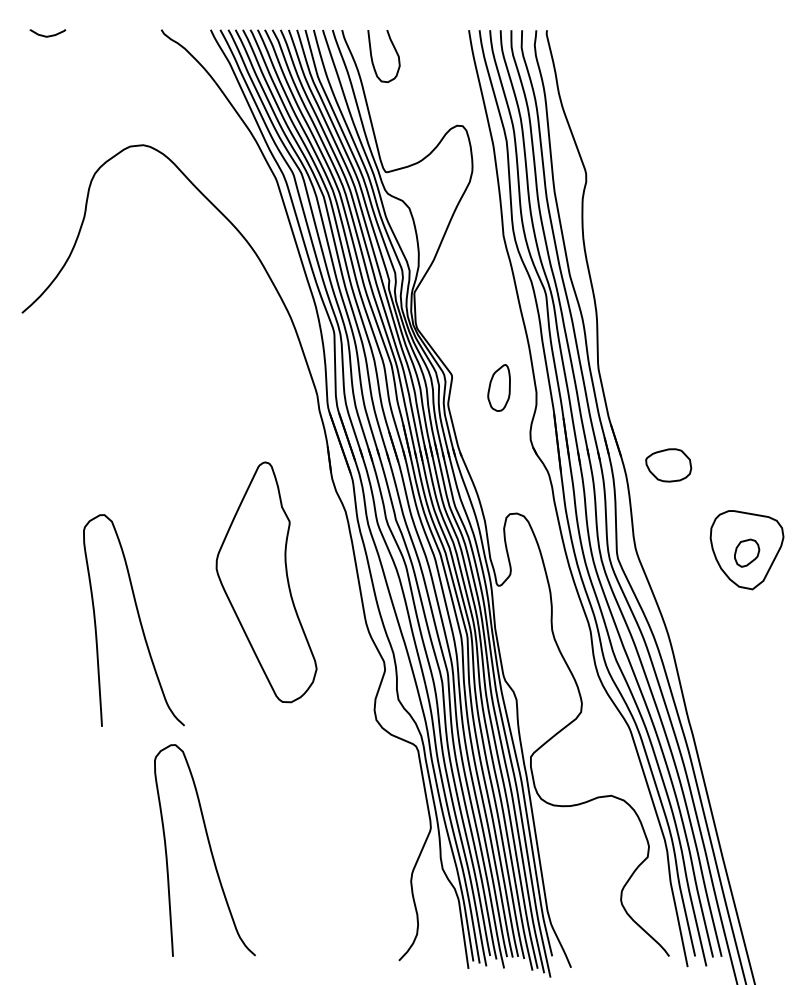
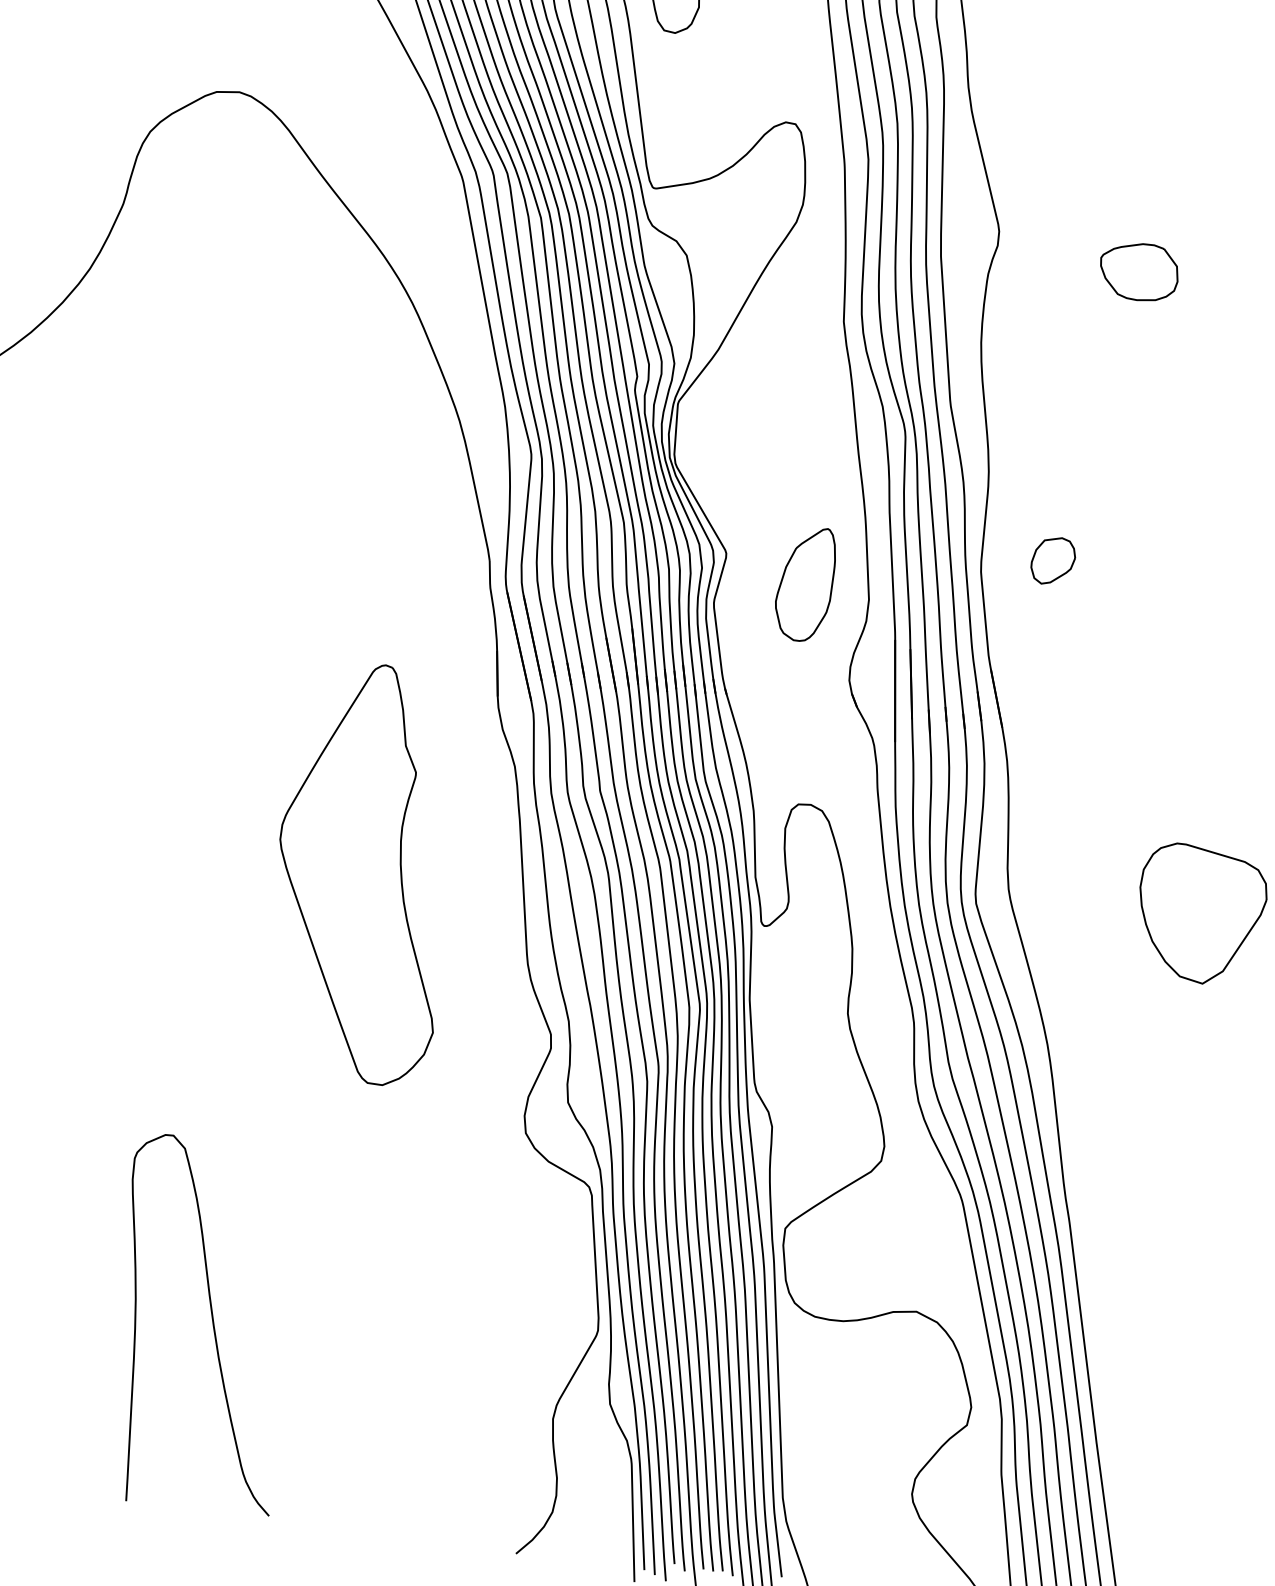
part: (498, 387) -> (804, 583), size x1.43
part: (668, 465) -> (1138, 272), moved
part: (747, 552) -> (1054, 559), moved
curve: (138, 618) -> (135, 909), removed

